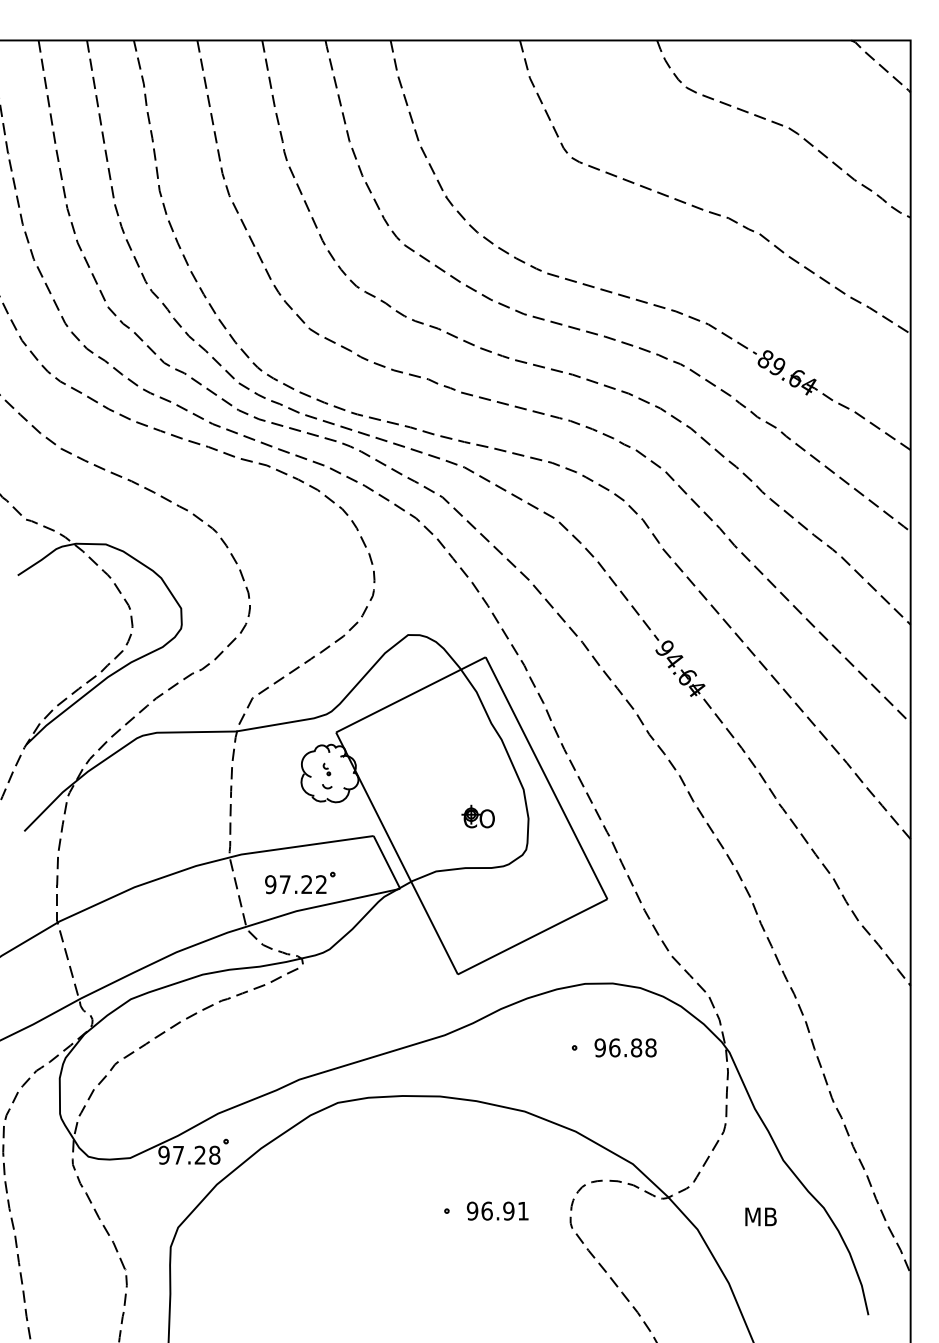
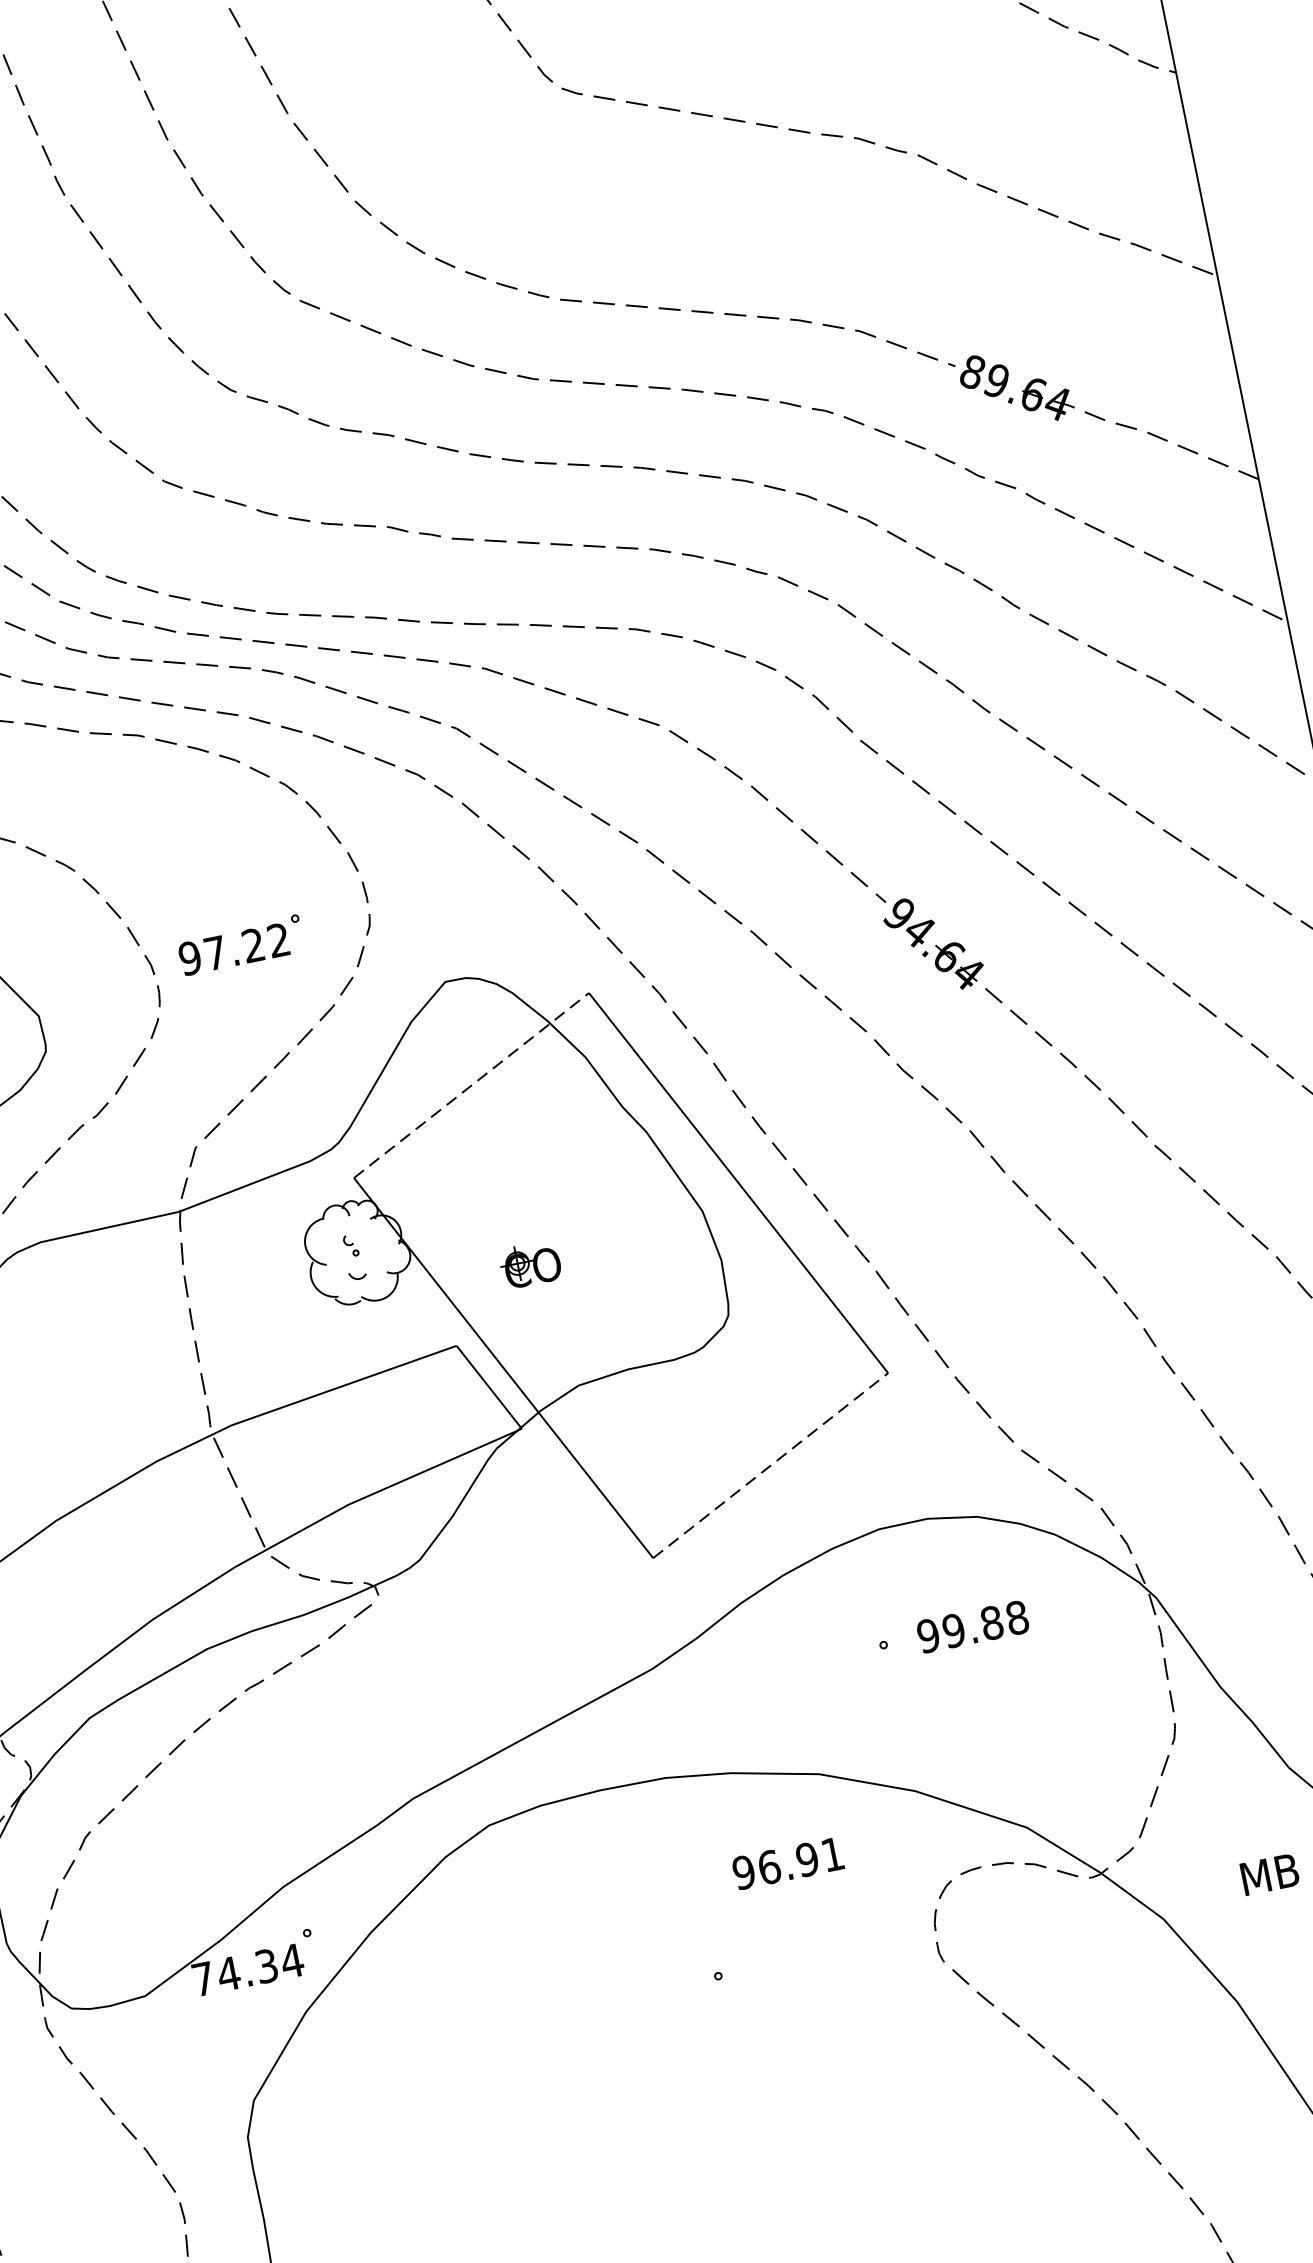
line: (410, 694) -> (470, 1085), solid -> dashed
part: (477, 816) -> (529, 1264), moved
part: (300, 882) -> (241, 944), moved
line: (532, 936) -> (770, 1465), solid -> dashed
text: (614, 1047) -> (953, 1630), 96.88 -> 99.88
text: (189, 1154) -> (247, 1968), 97.28 -> 74.34
text: (497, 1210) -> (787, 1862), moved

